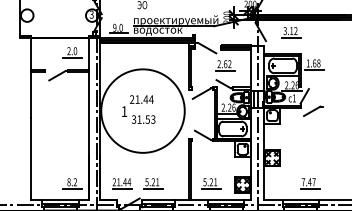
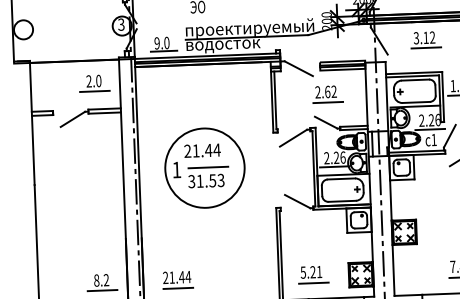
line: (145, 110) -> (208, 167), added
circle: (142, 111) -> (204, 168), size x0.62
part: (153, 183) -> (225, 277), removed

